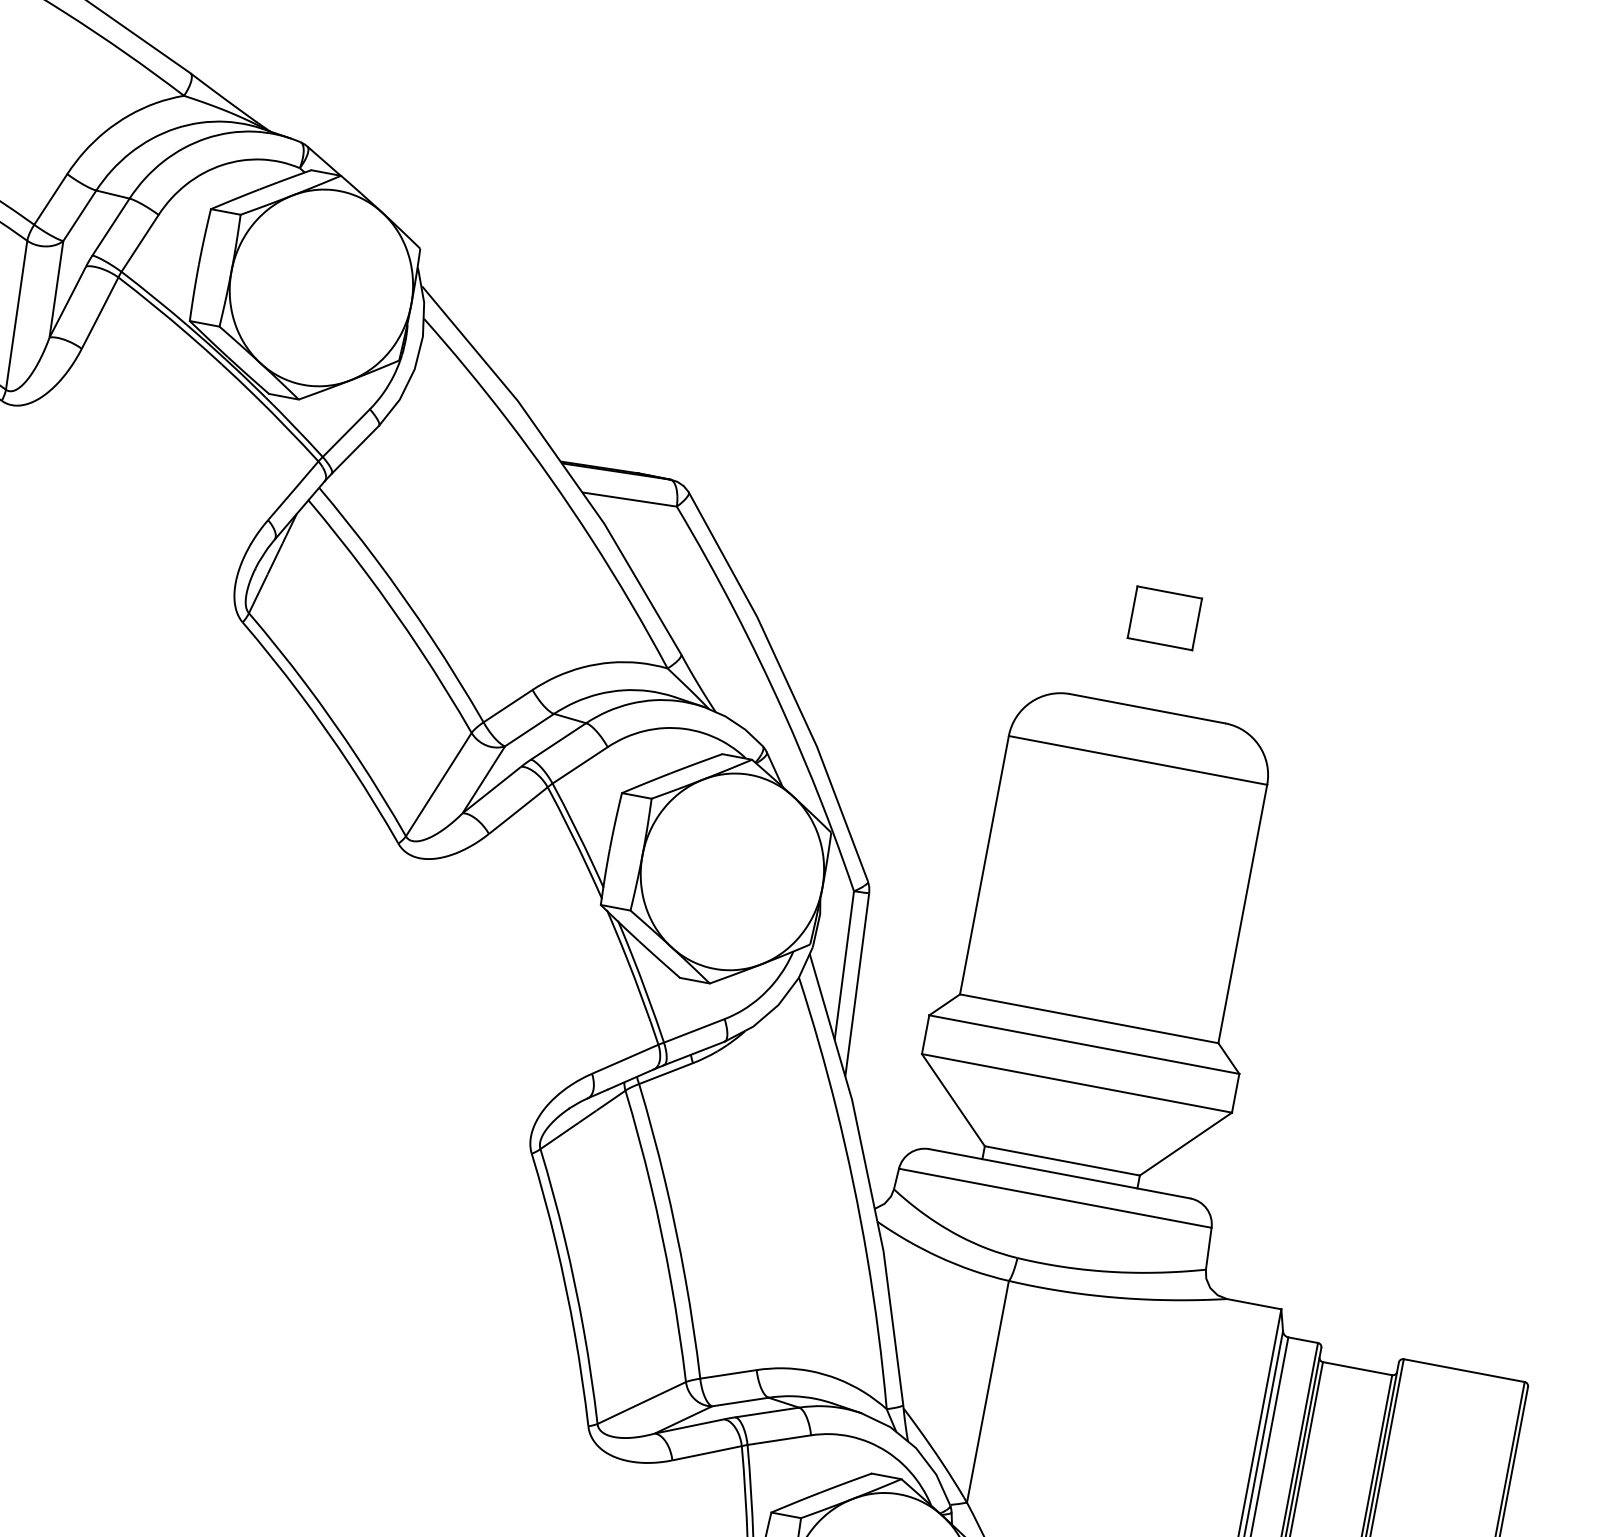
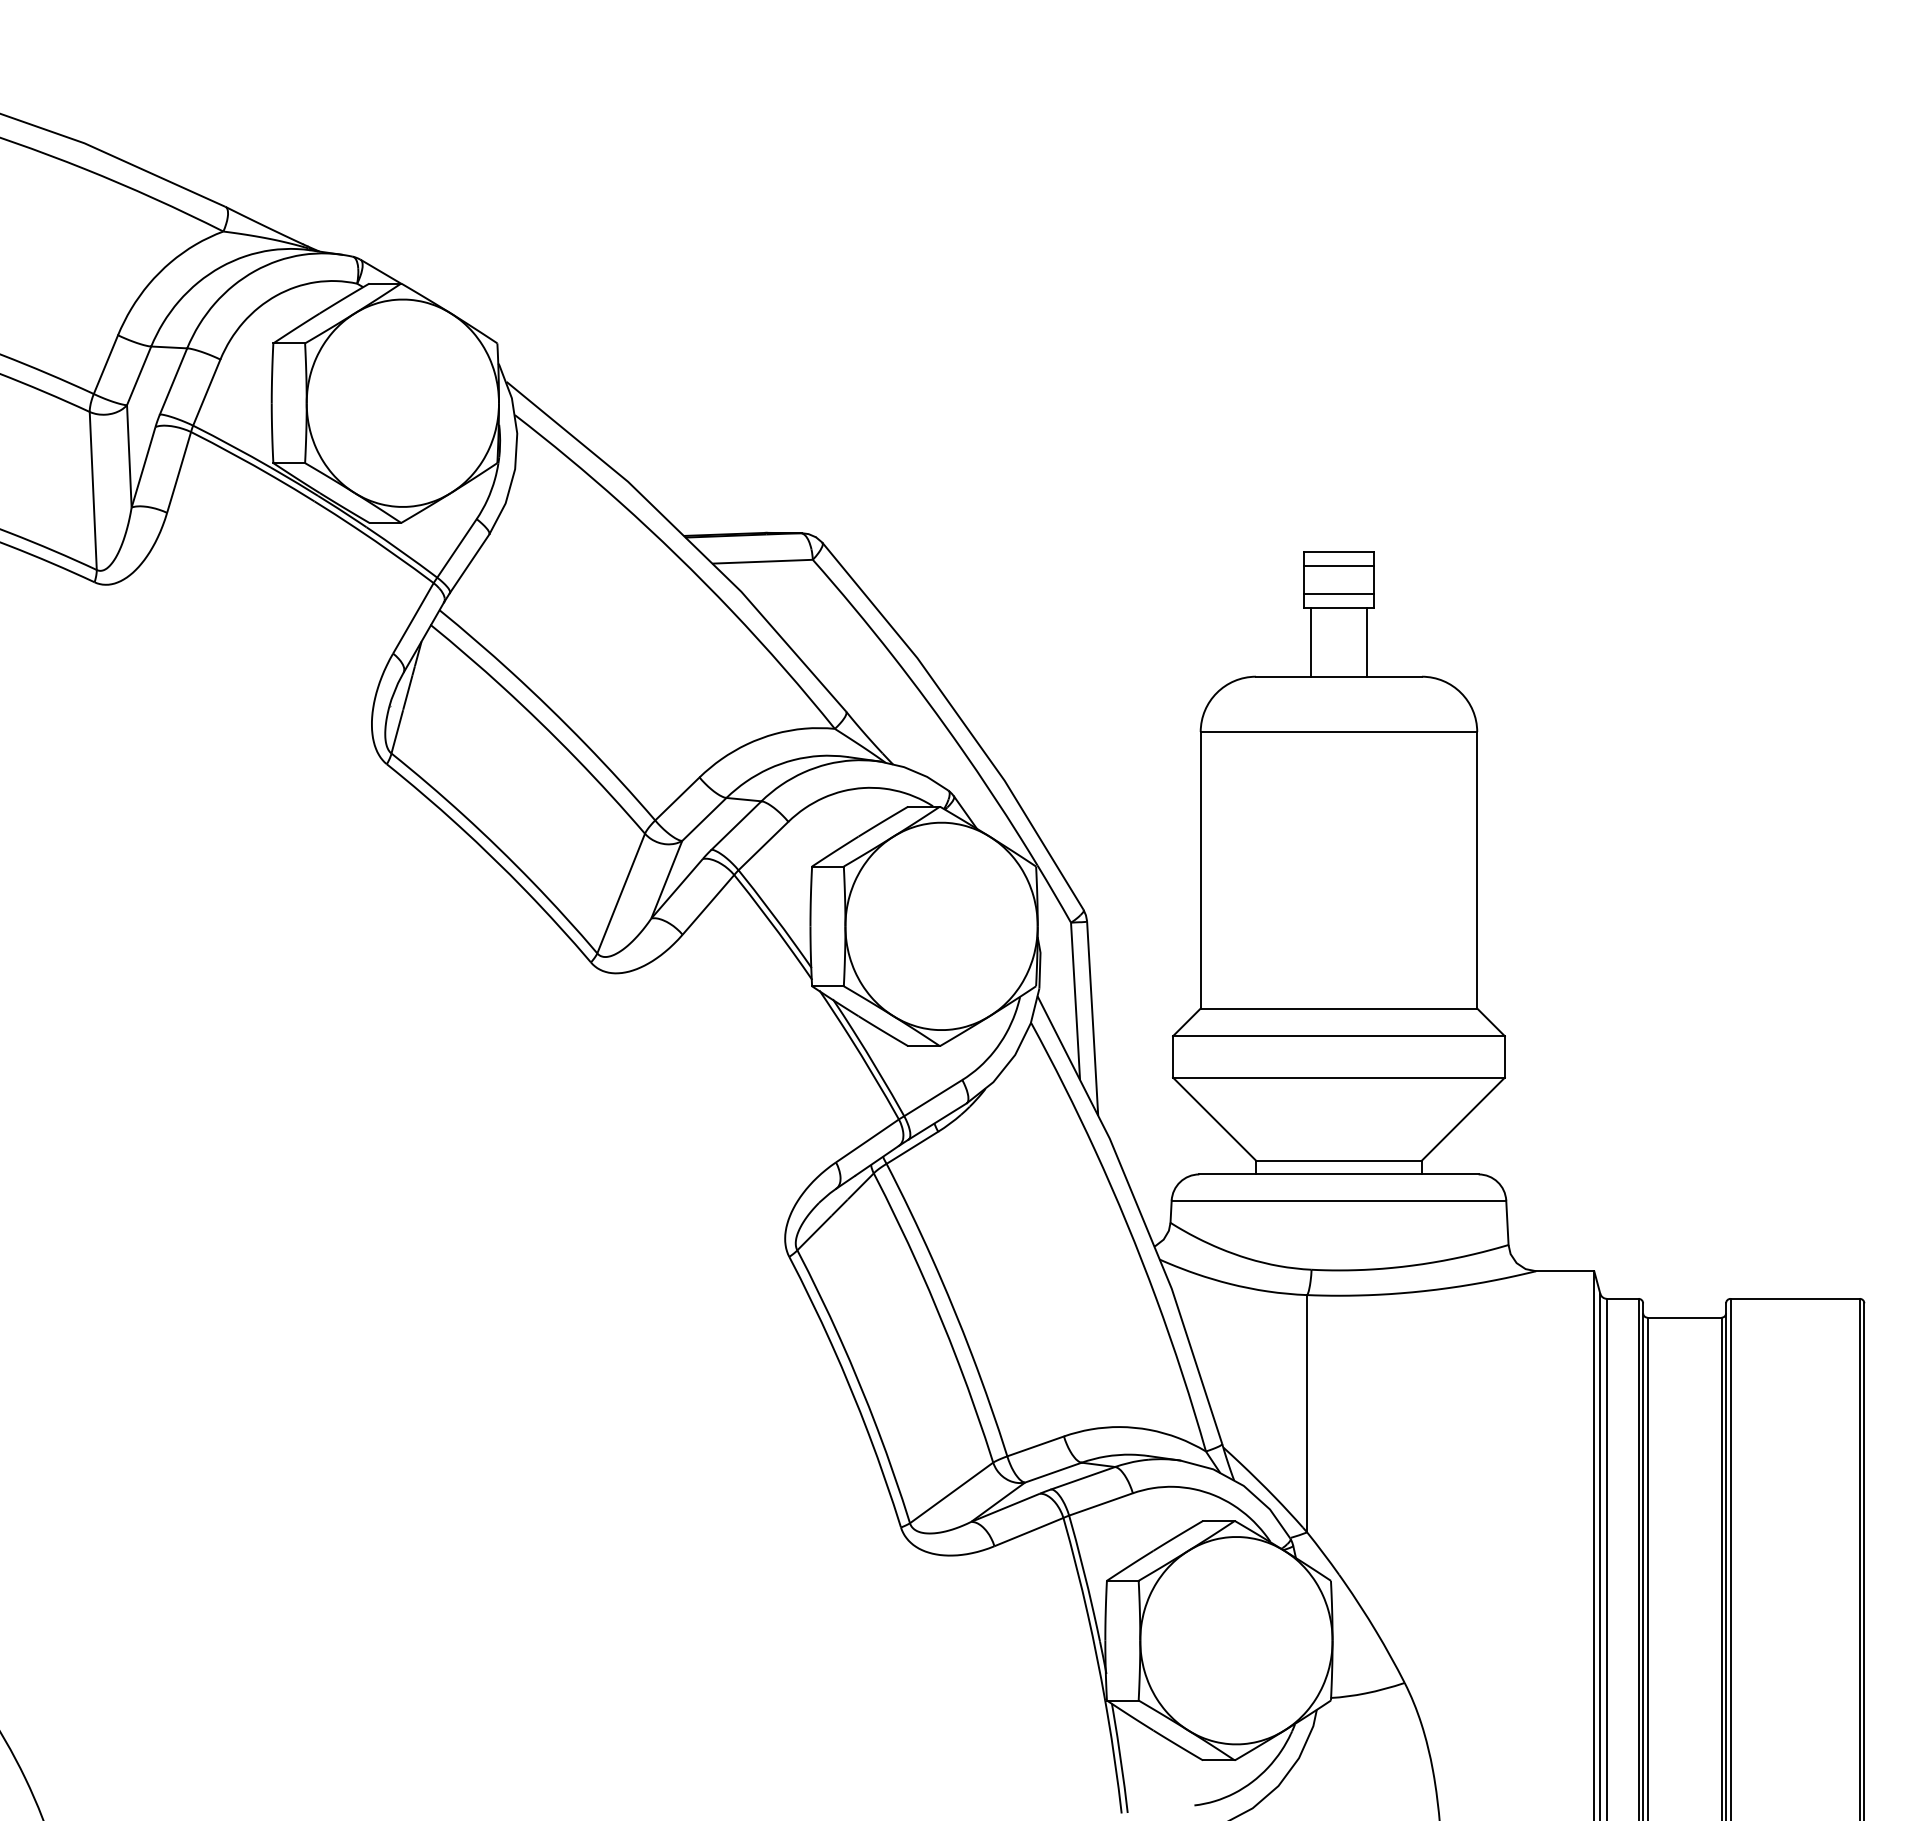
line: (1166, 605) -> (1338, 566), added
line: (1162, 630) -> (1338, 593), added
line: (1128, 670) -> (1311, 641), added
line: (1179, 680) -> (1366, 641), added

